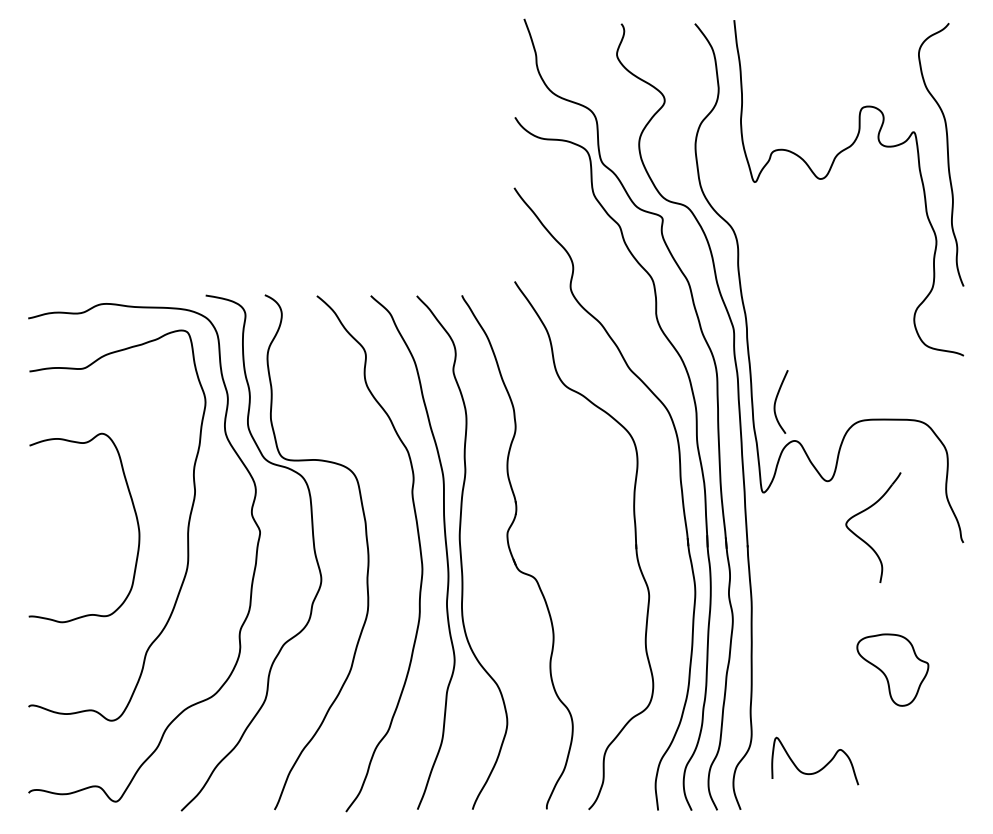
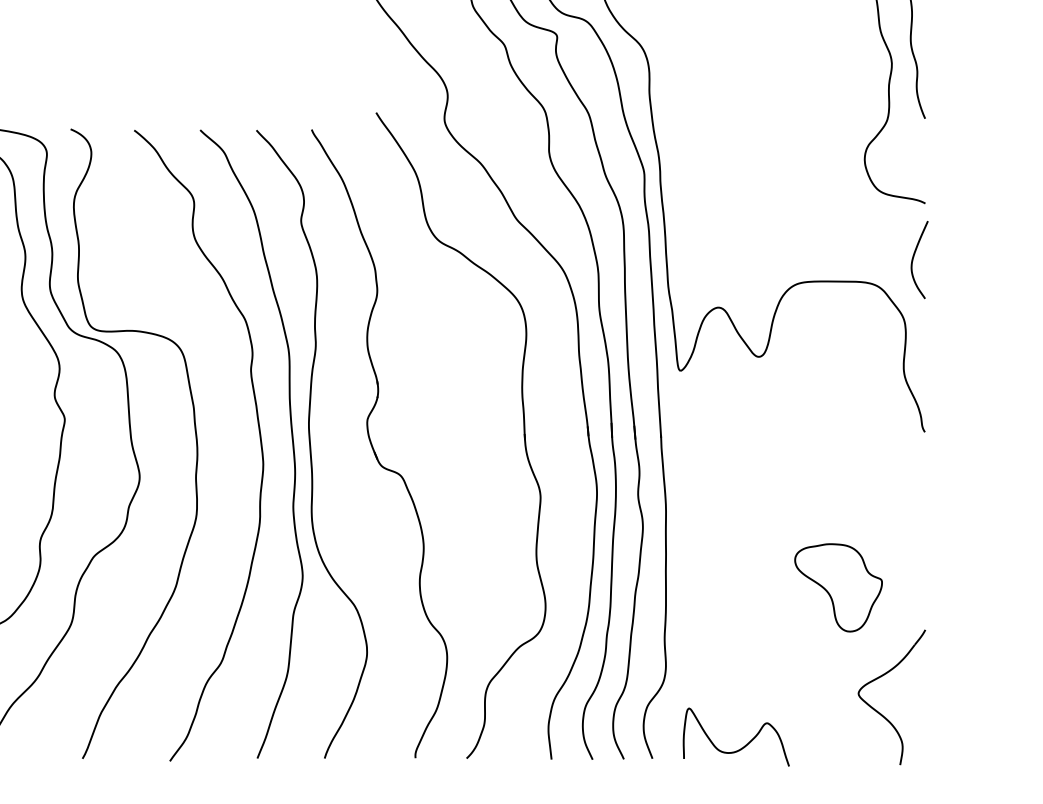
curve: (776, 401) -> (913, 259), moved
part: (863, 539) -> (879, 711), moved
curve: (819, 769) -> (741, 747), moved

